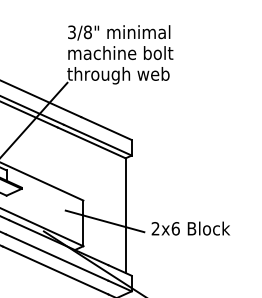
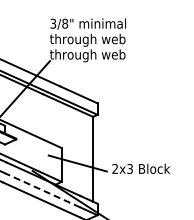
text: (120, 53) -> (89, 39), machine bolt -> through web
text: (176, 228) -> (130, 168), 2x6 -> 2x3
line: (57, 257) -> (42, 190), solid -> dashed

